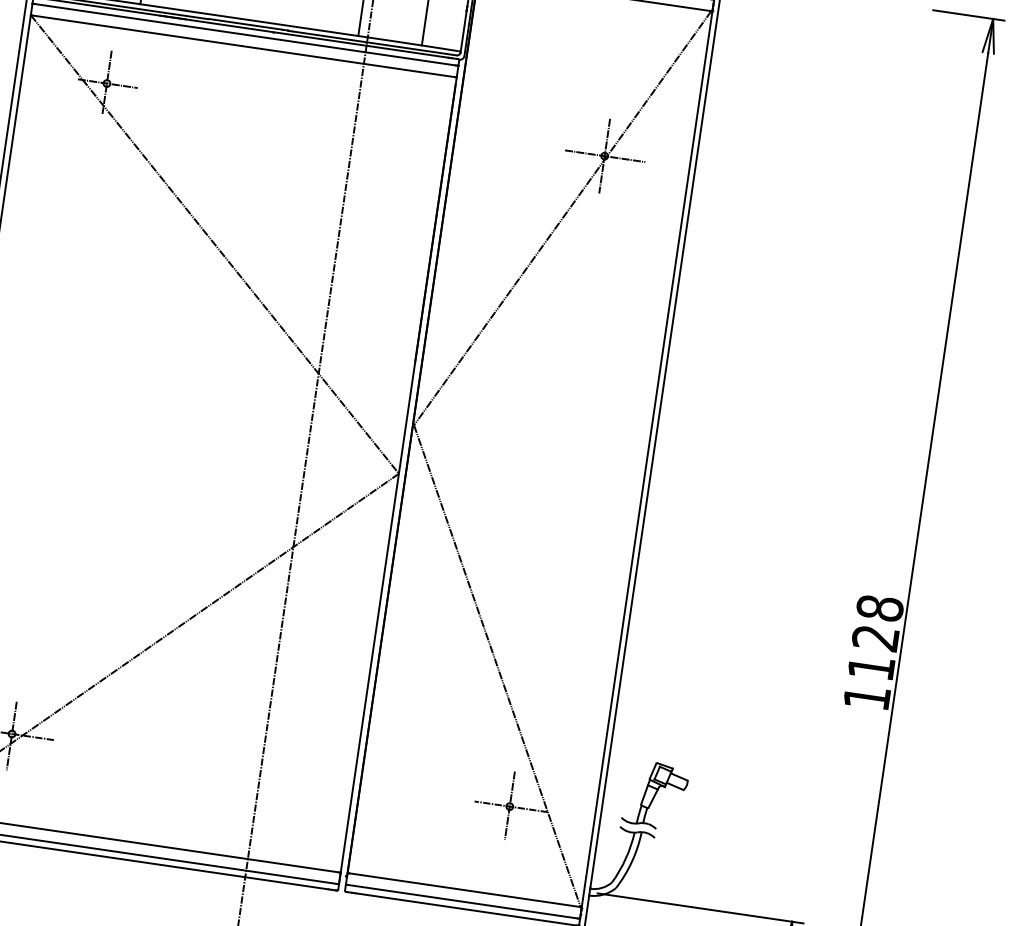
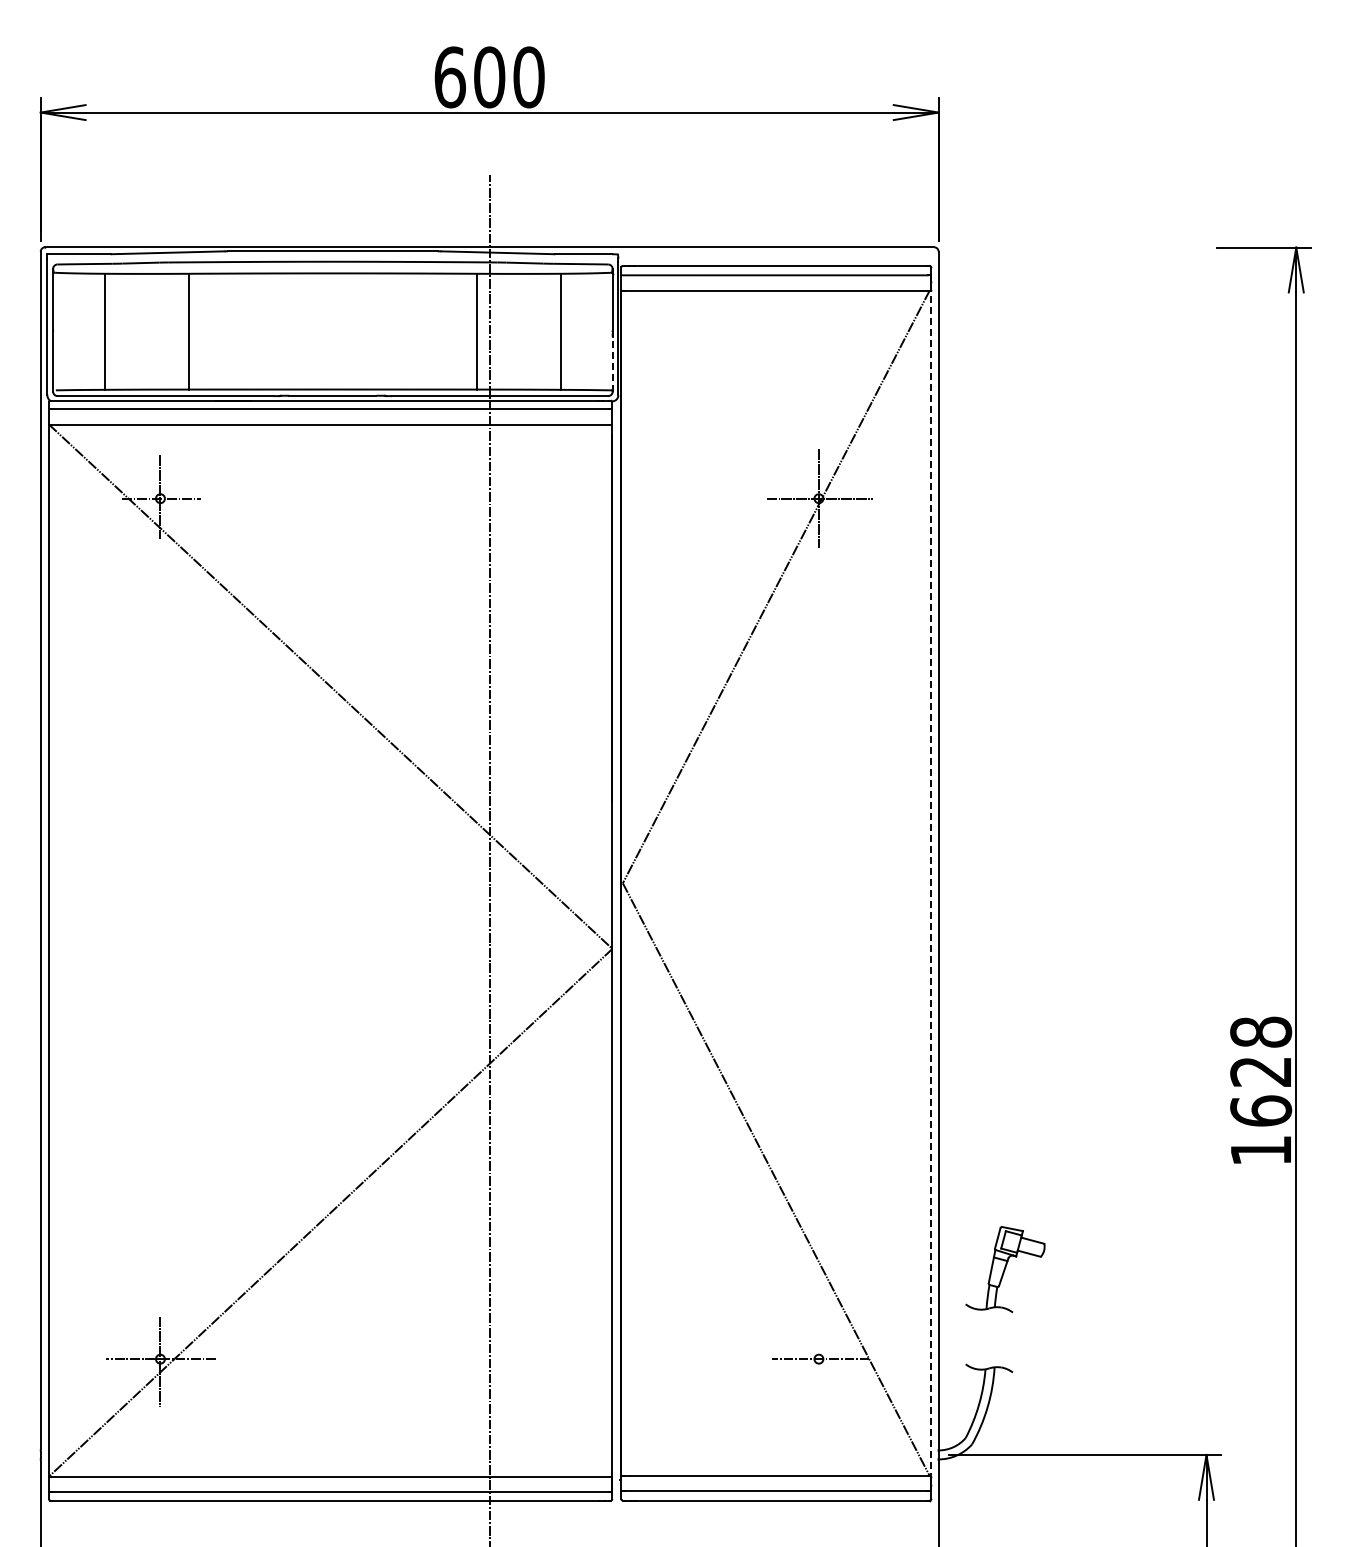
line: (463, 31) -> (612, 364), solid -> dashed
line: (647, 458) -> (931, 882), solid -> dashed
text: (871, 667) -> (1261, 1110), 1128 -> 1628
part: (655, 795) -> (1005, 1269), moved
line: (509, 805) -> (818, 1357), removed

